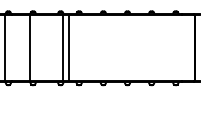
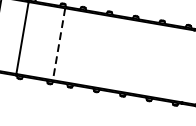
line: (63, 48) -> (59, 44), solid -> dashed
line: (69, 48) -> (66, 45), removed

